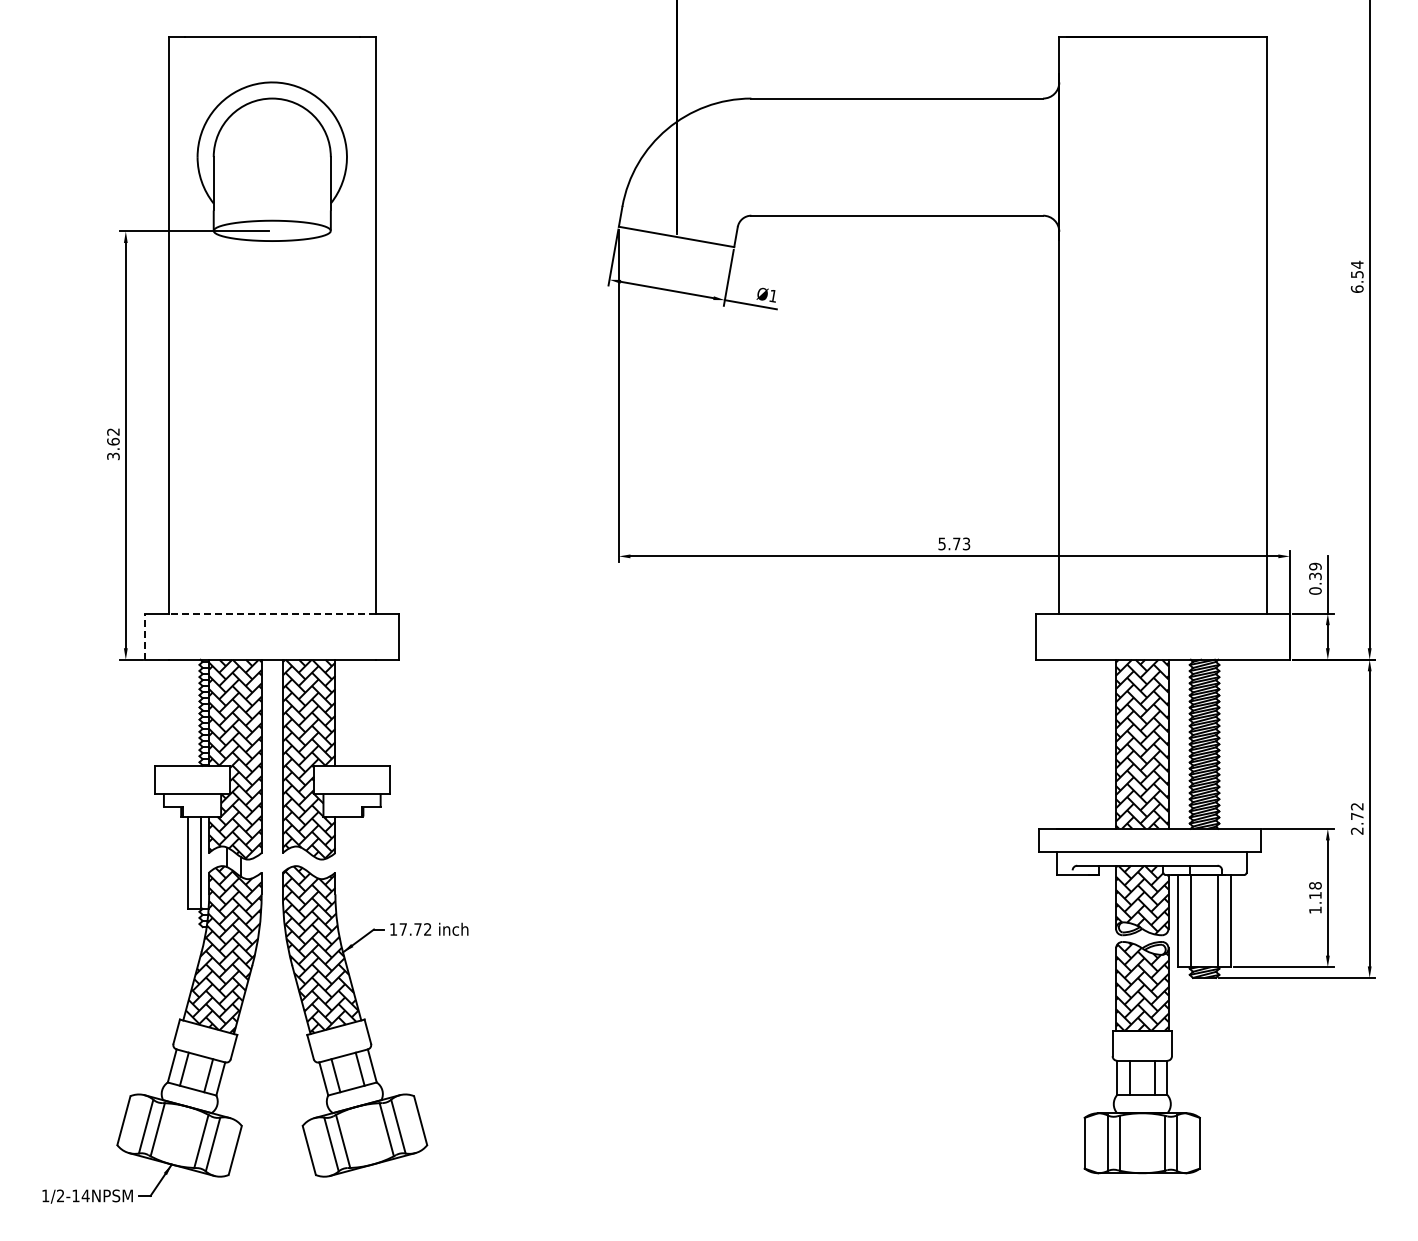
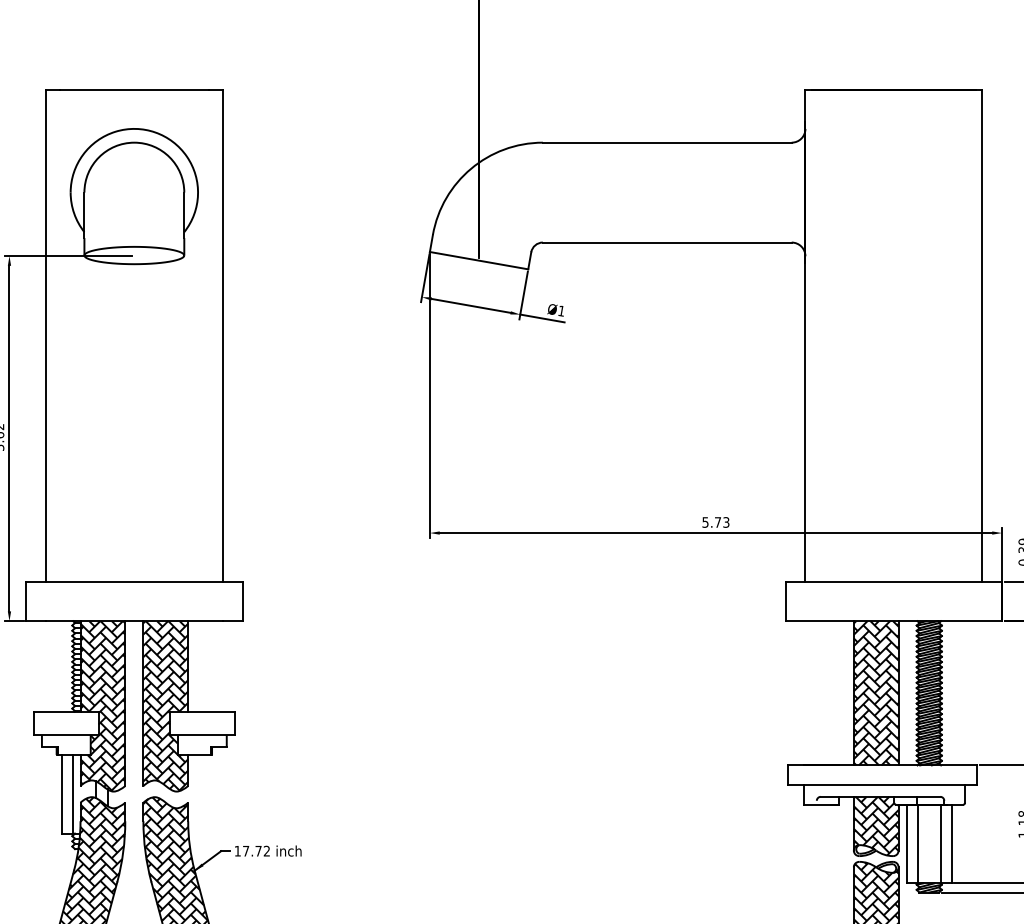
line: (272, 613) -> (134, 581), dashed -> solid
line: (145, 636) -> (26, 601), dashed -> solid

